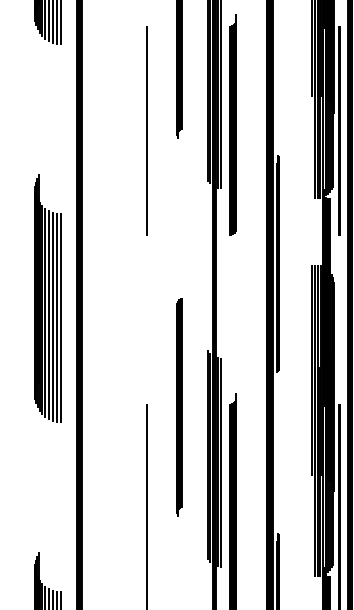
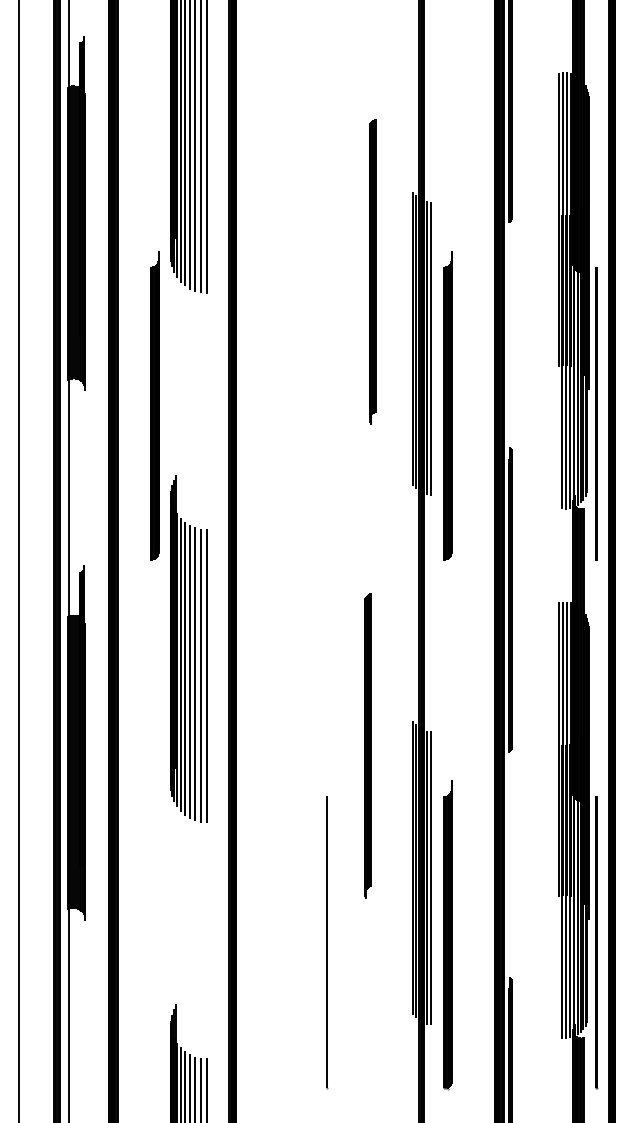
part: (23, 124) -> (154, 405), added
line: (146, 130) -> (326, 413), removed
part: (179, 406) -> (367, 745), moved

